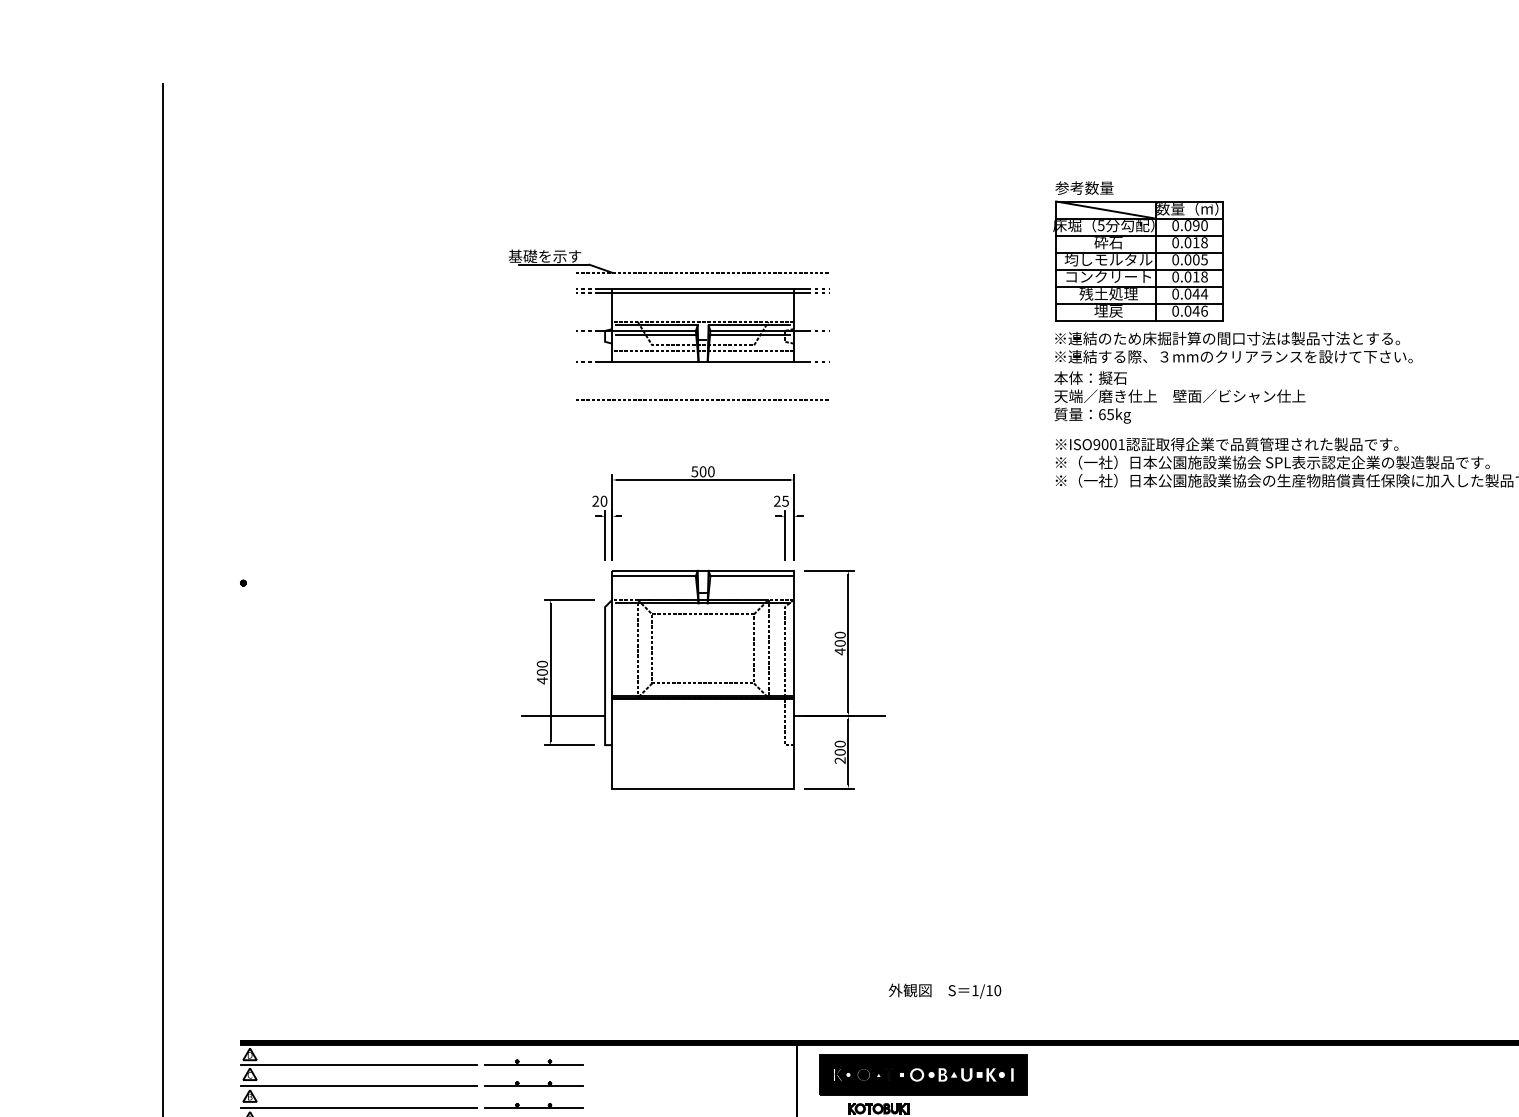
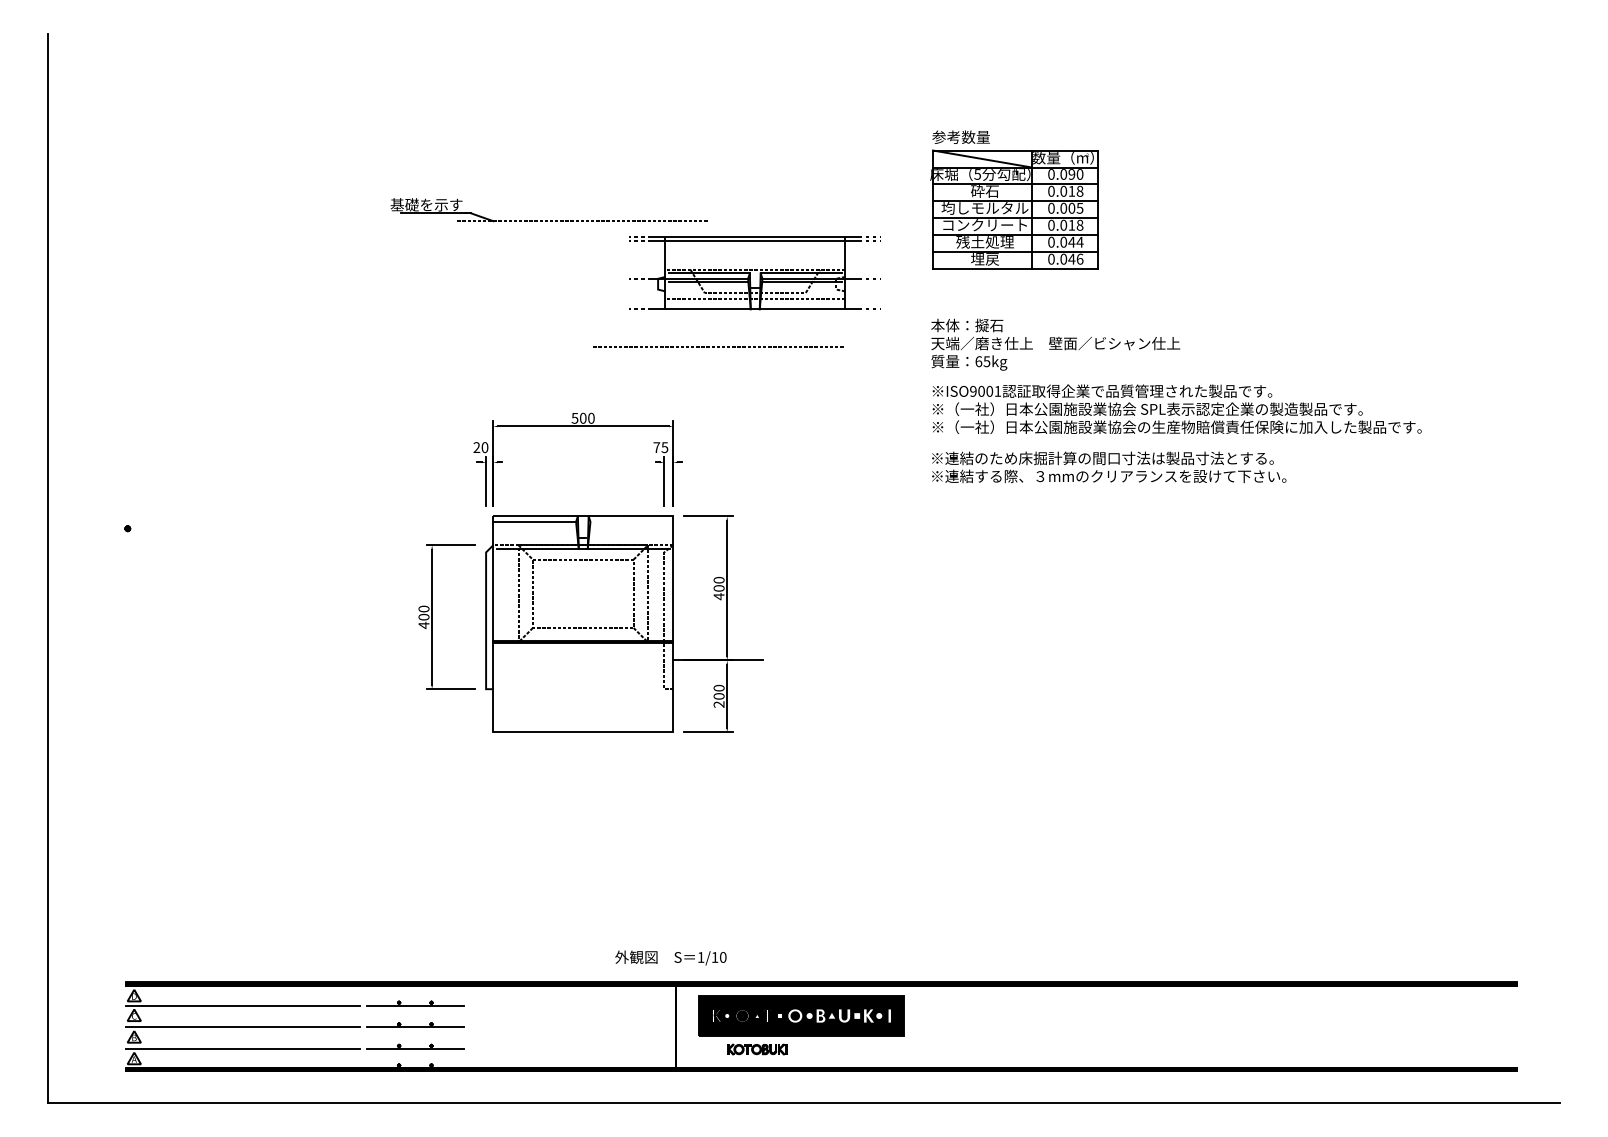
part: (702, 325) -> (754, 273), moved
text: (1234, 347) -> (1109, 467), moved
line: (702, 399) -> (718, 346), moved
text: (777, 501) -> (656, 447), 25 -> 75
line: (751, 575) -> (631, 521), removed
line: (563, 716) -> (444, 660), removed
text: (944, 990) -> (670, 957), moved

